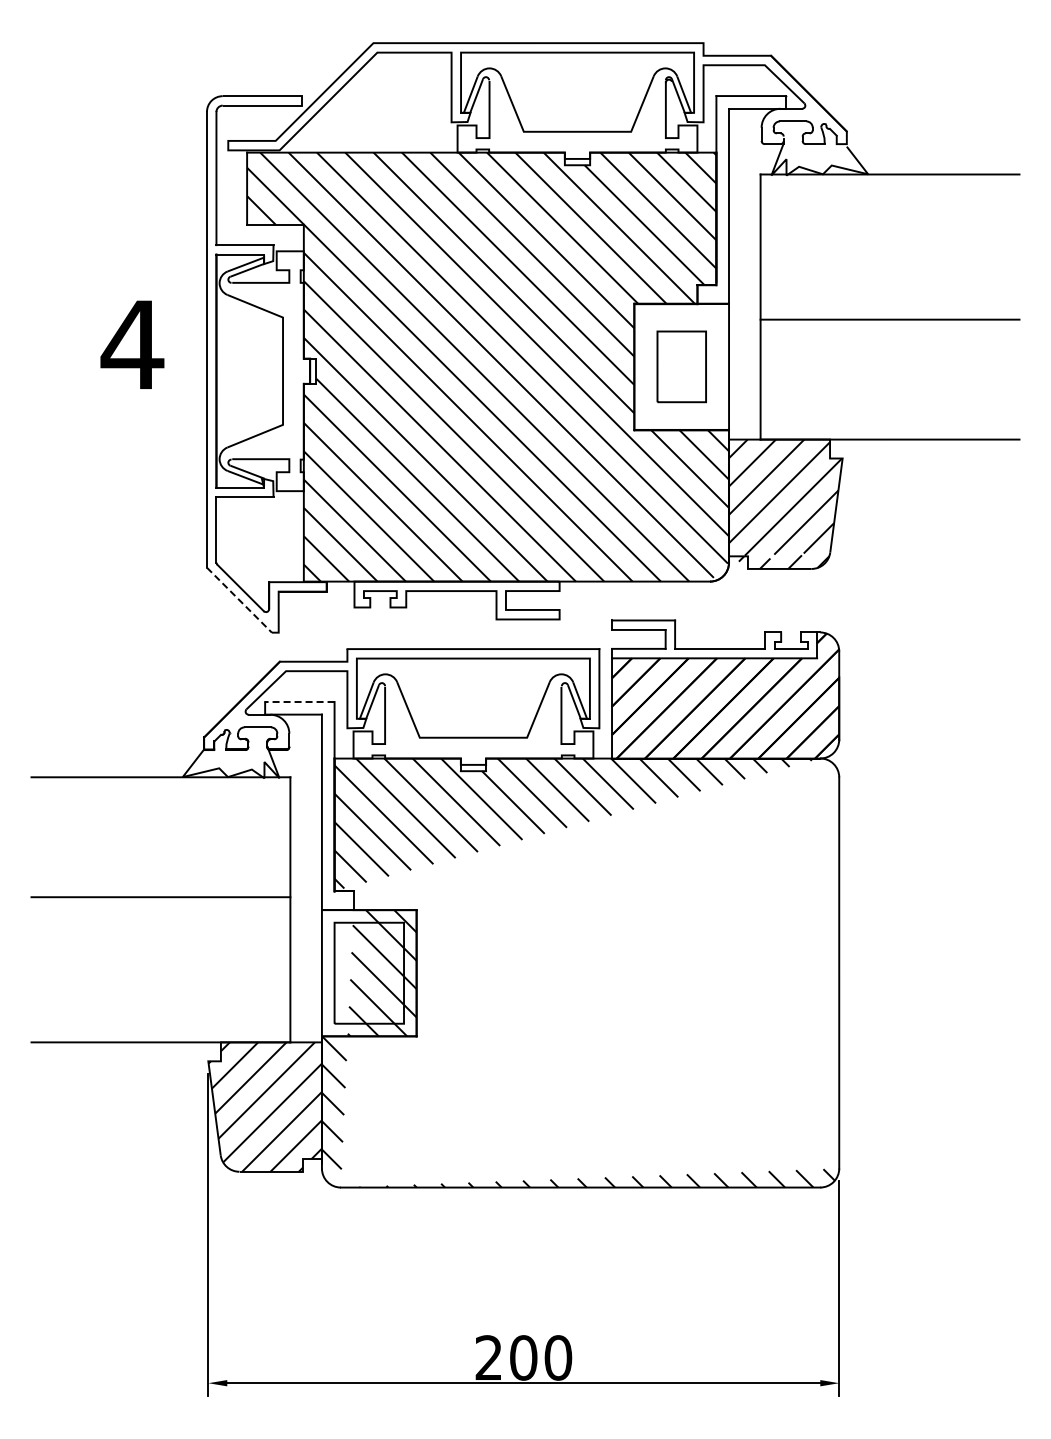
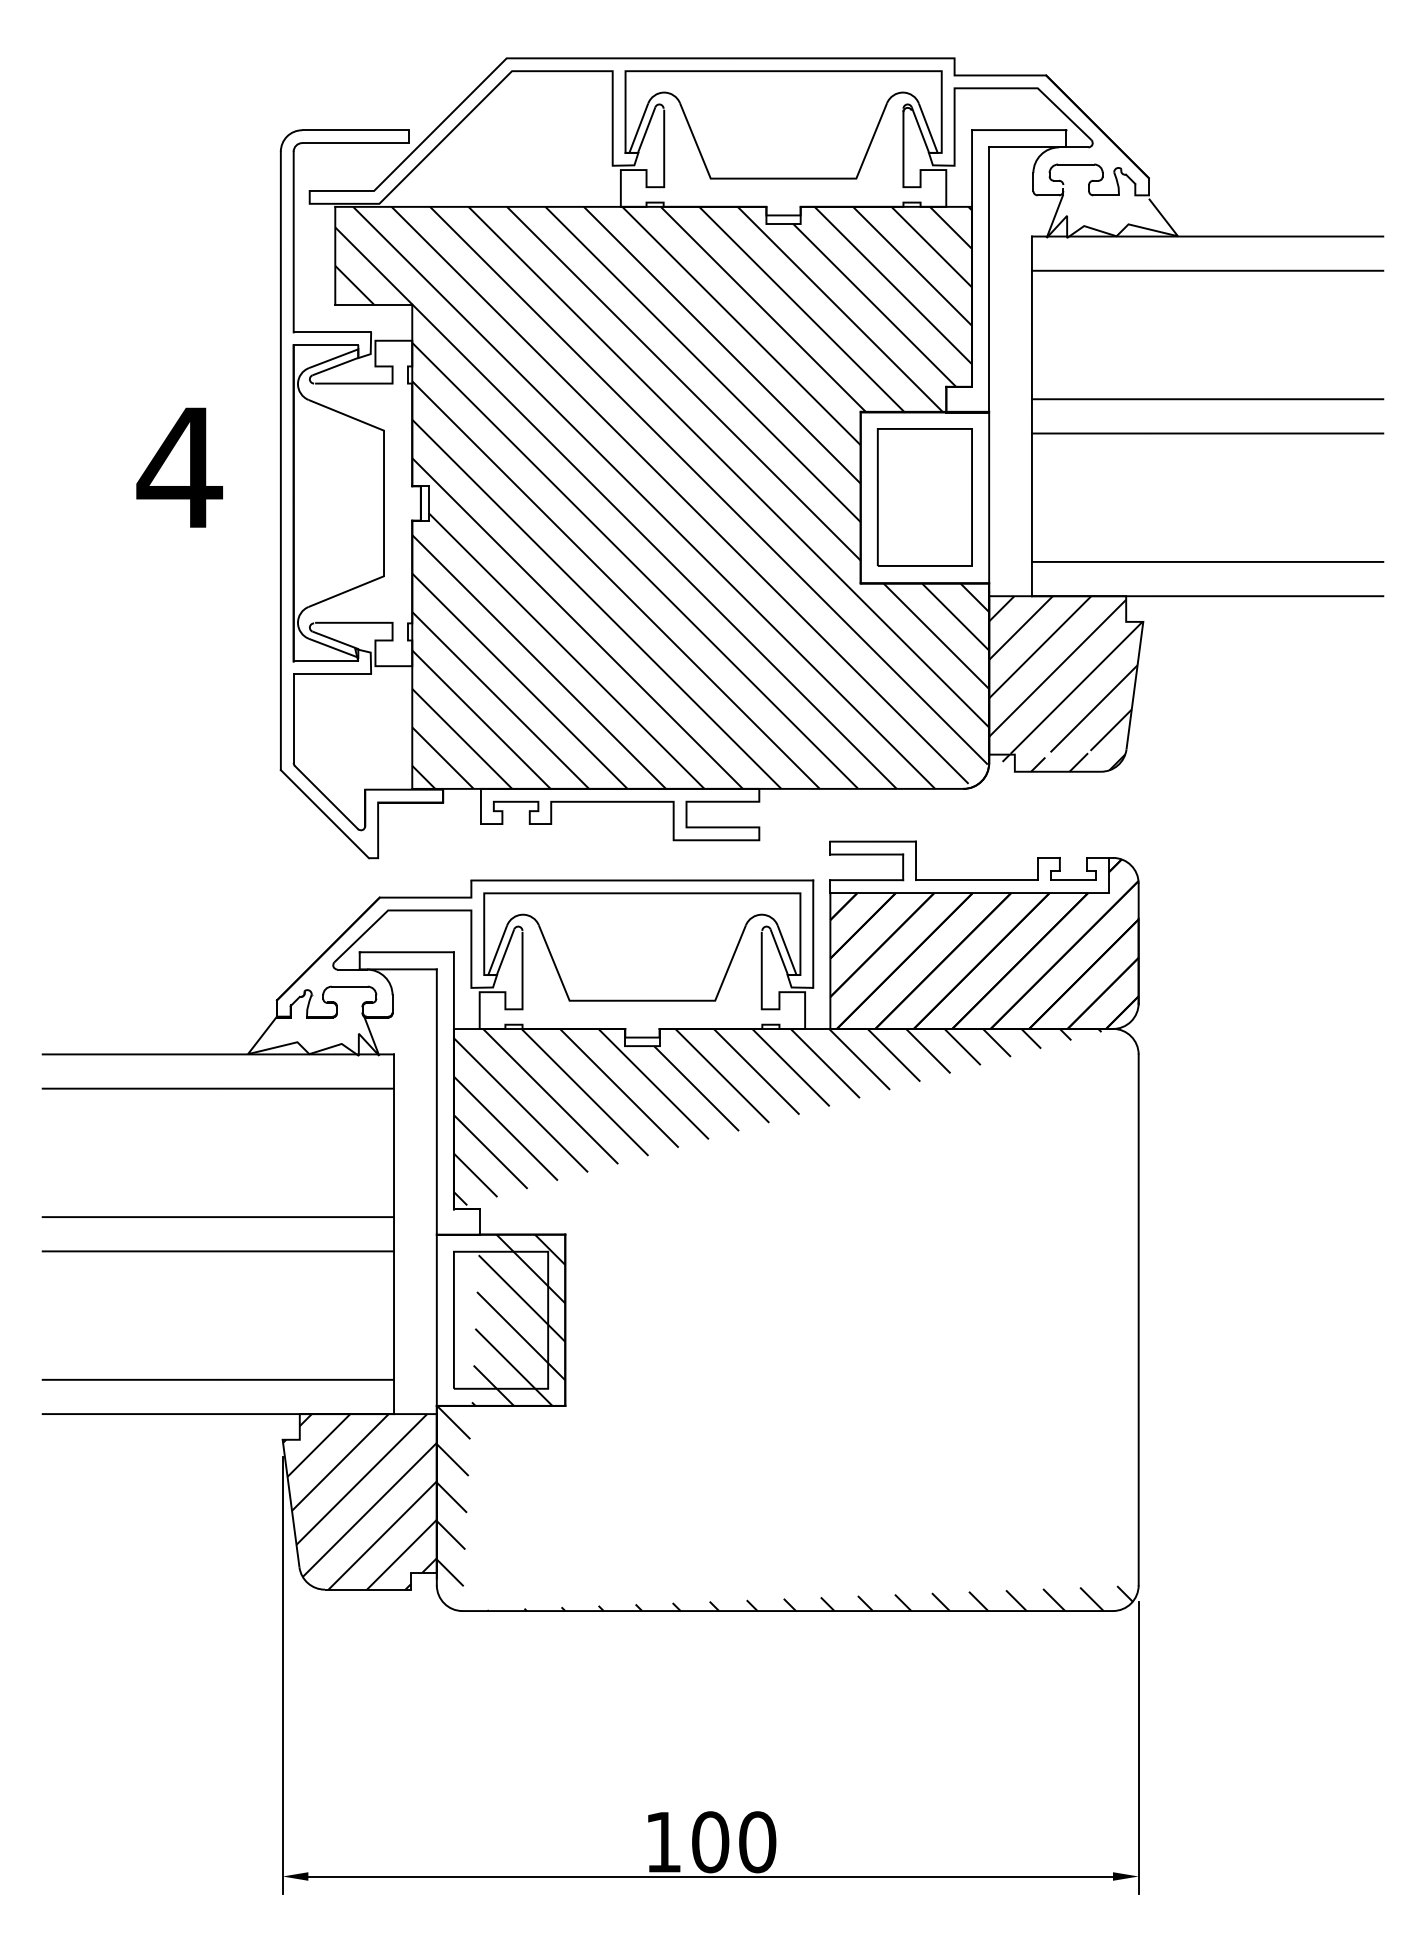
line: (889, 199) -> (1206, 270), added
line: (889, 294) -> (1206, 399), added
part: (681, 366) -> (924, 497), size x1.43
line: (889, 414) -> (1206, 562), added
line: (239, 600) -> (324, 814), dashed -> solid
line: (299, 702) -> (406, 952), dashed -> solid
line: (160, 802) -> (217, 1088), added
line: (160, 922) -> (217, 1251), added
line: (160, 1017) -> (217, 1380), added
text: (488, 1357) -> (662, 1841), 200 -> 100

